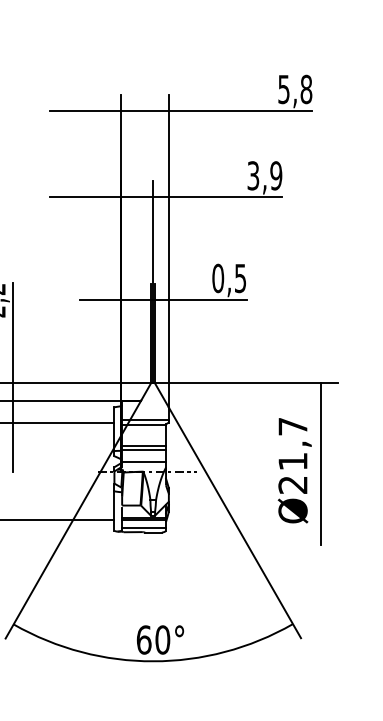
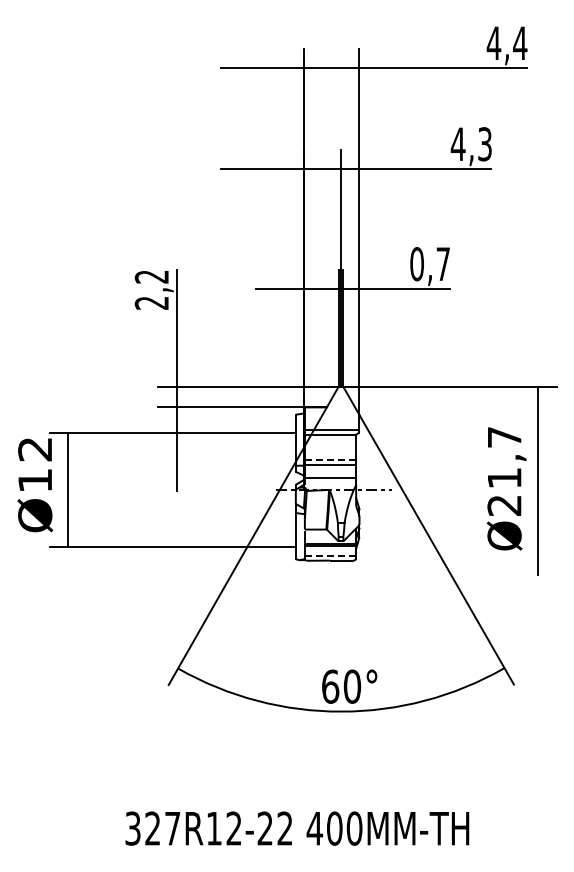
text: (294, 89) -> (506, 43), 5,8 -> 4,4
text: (263, 176) -> (470, 144), 3,9 -> 4,3
text: (239, 278) -> (442, 264), 0,5 -> 0,7
line: (144, 445) -> (330, 459), solid -> dashed
line: (144, 527) -> (330, 555), solid -> dashed

